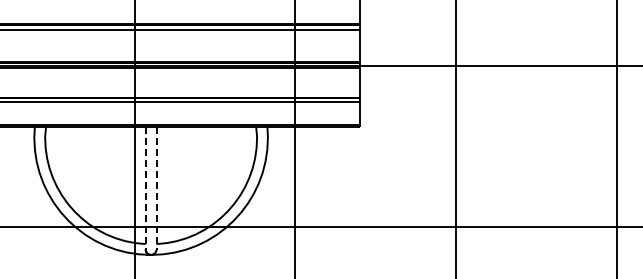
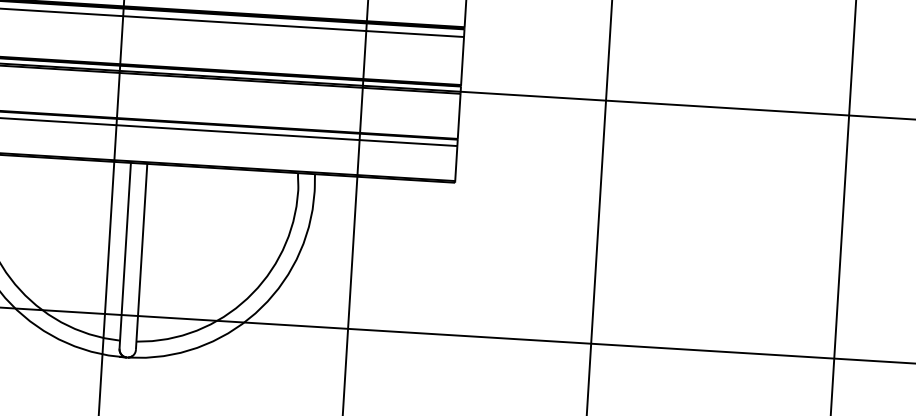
line: (145, 188) -> (124, 256), dashed -> solid
line: (156, 188) -> (141, 257), dashed -> solid

